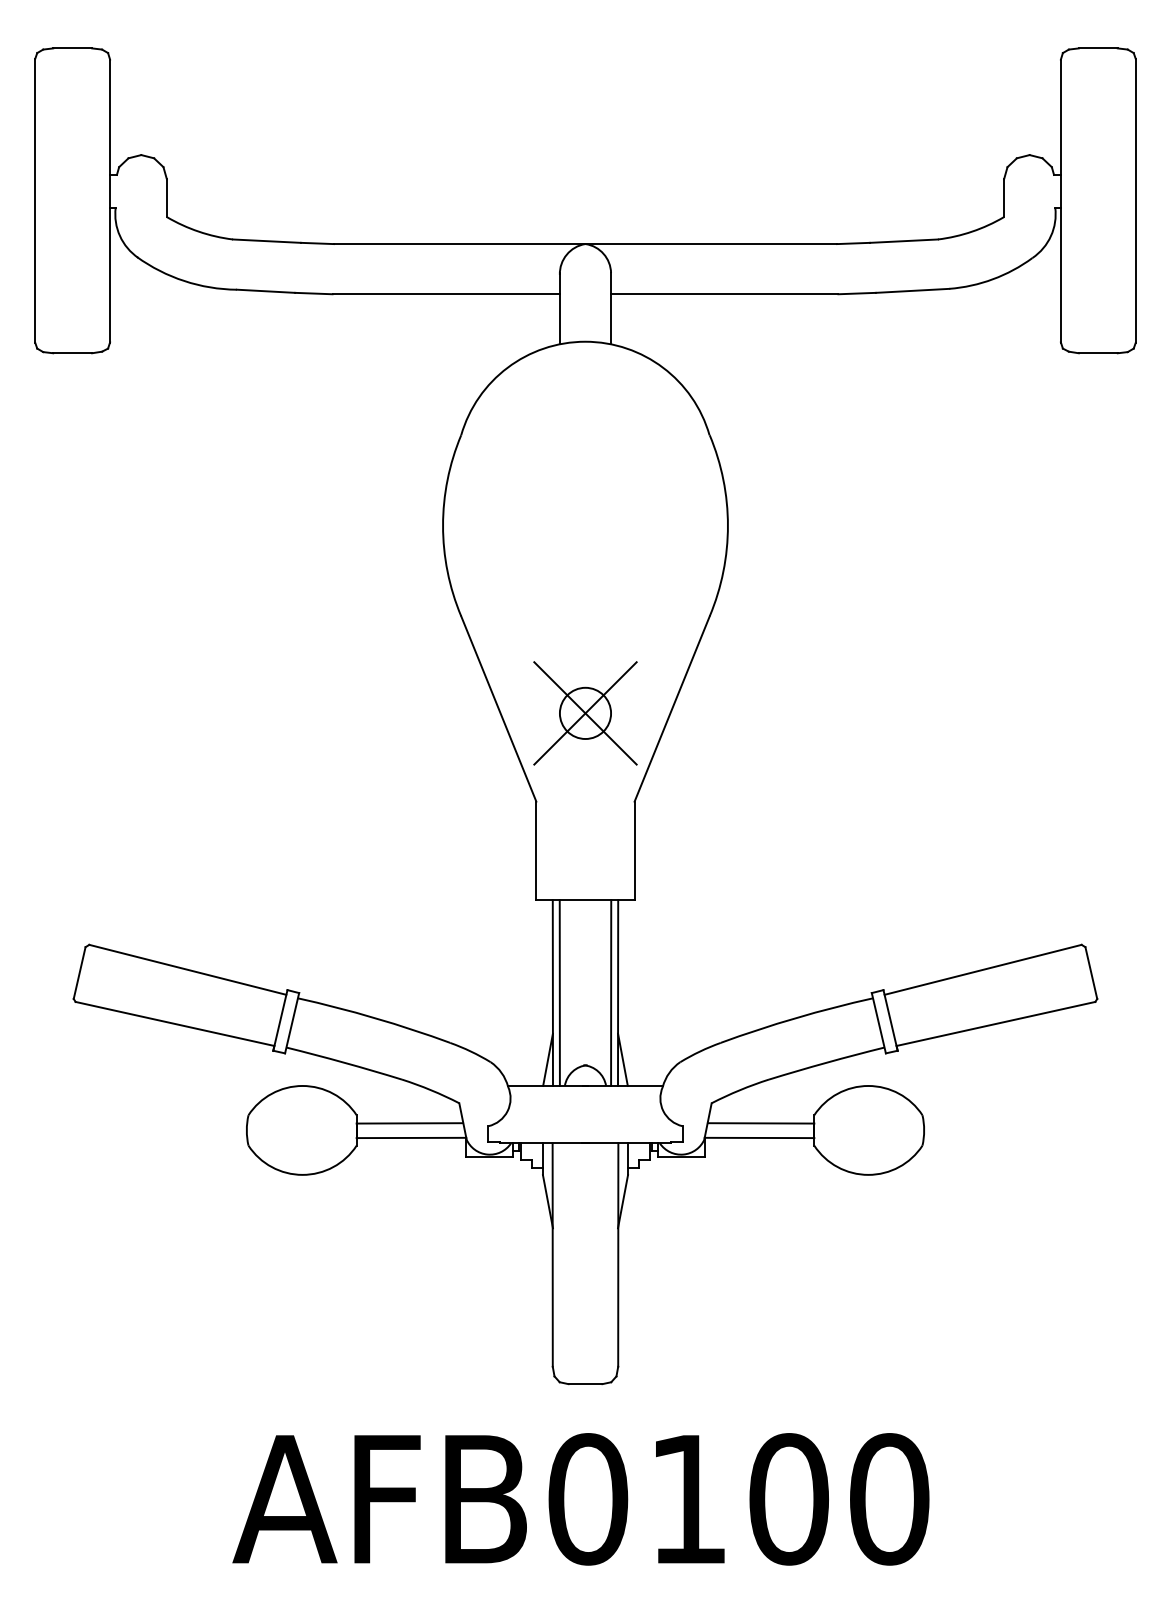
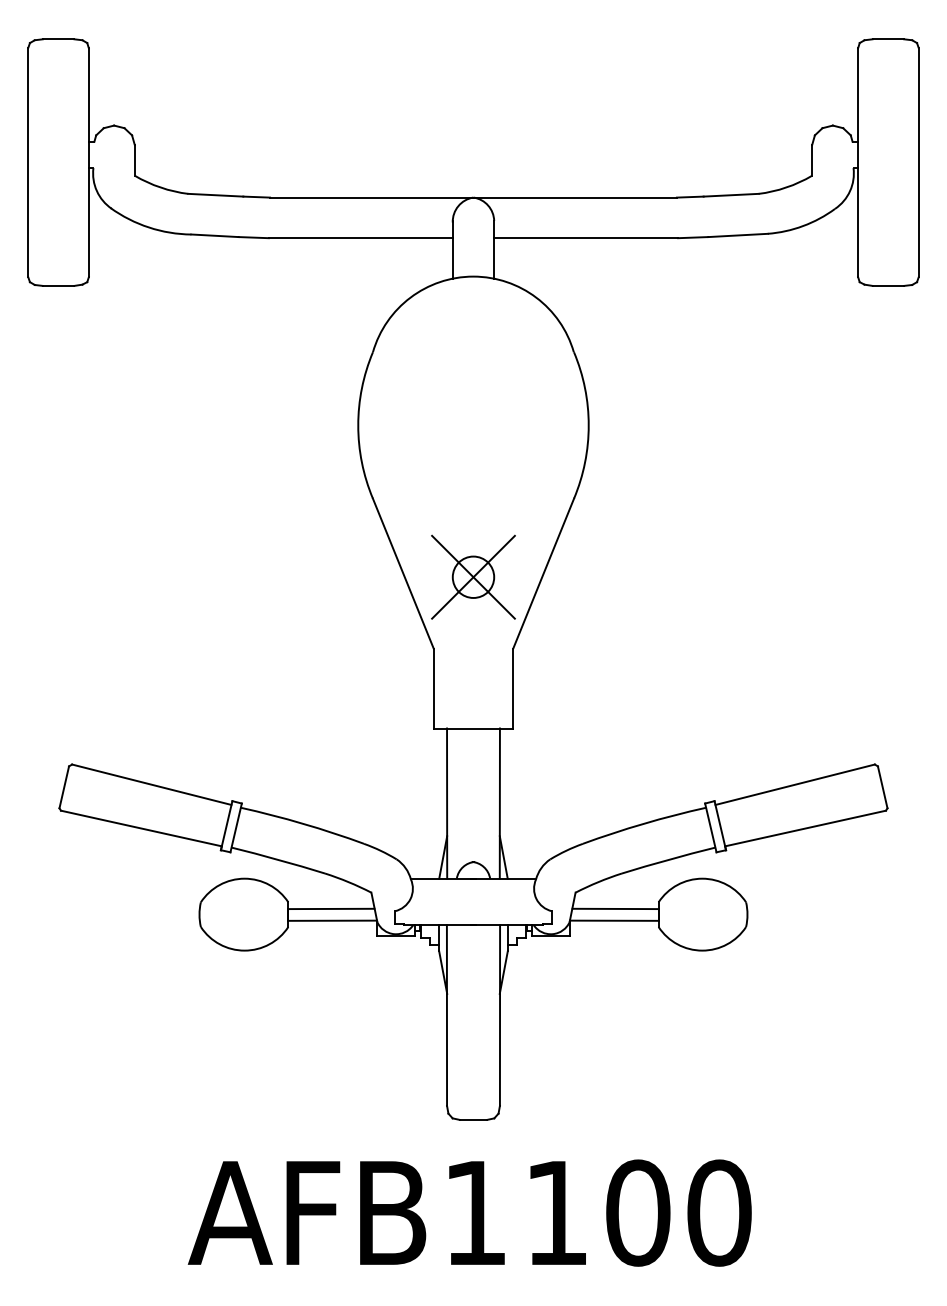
line: (559, 992) -> (452, 803), removed
line: (611, 992) -> (494, 803), removed
text: (588, 1499) -> (475, 1213), AFB0100 -> AFB1100

